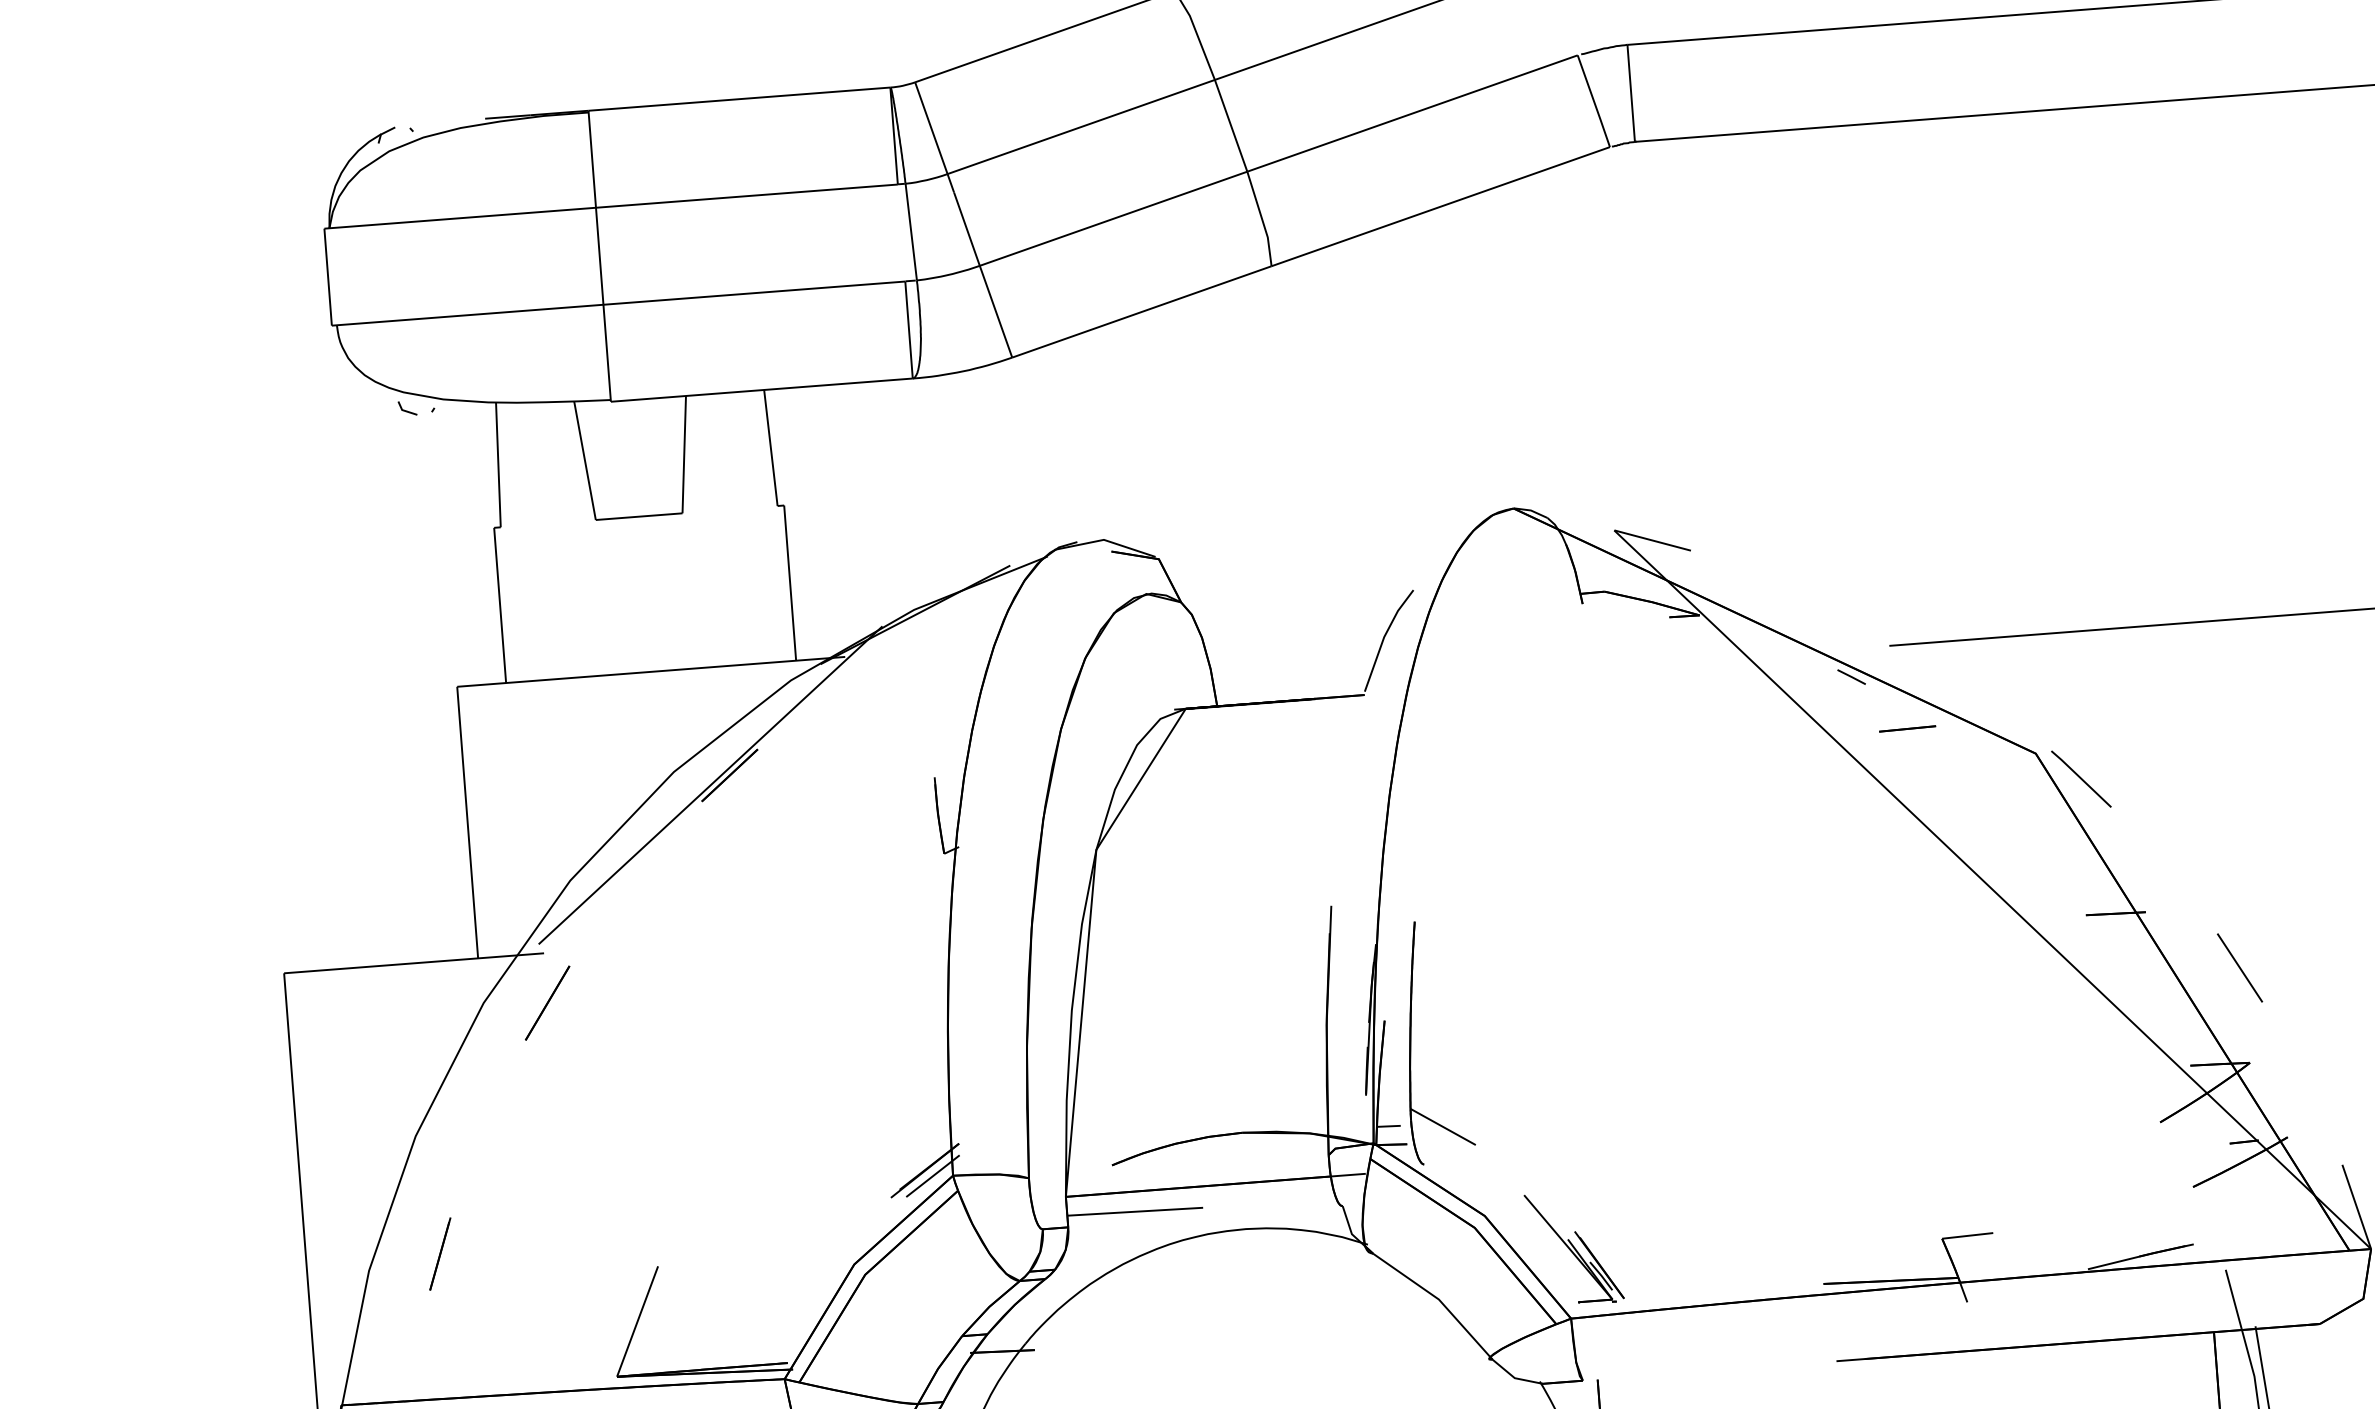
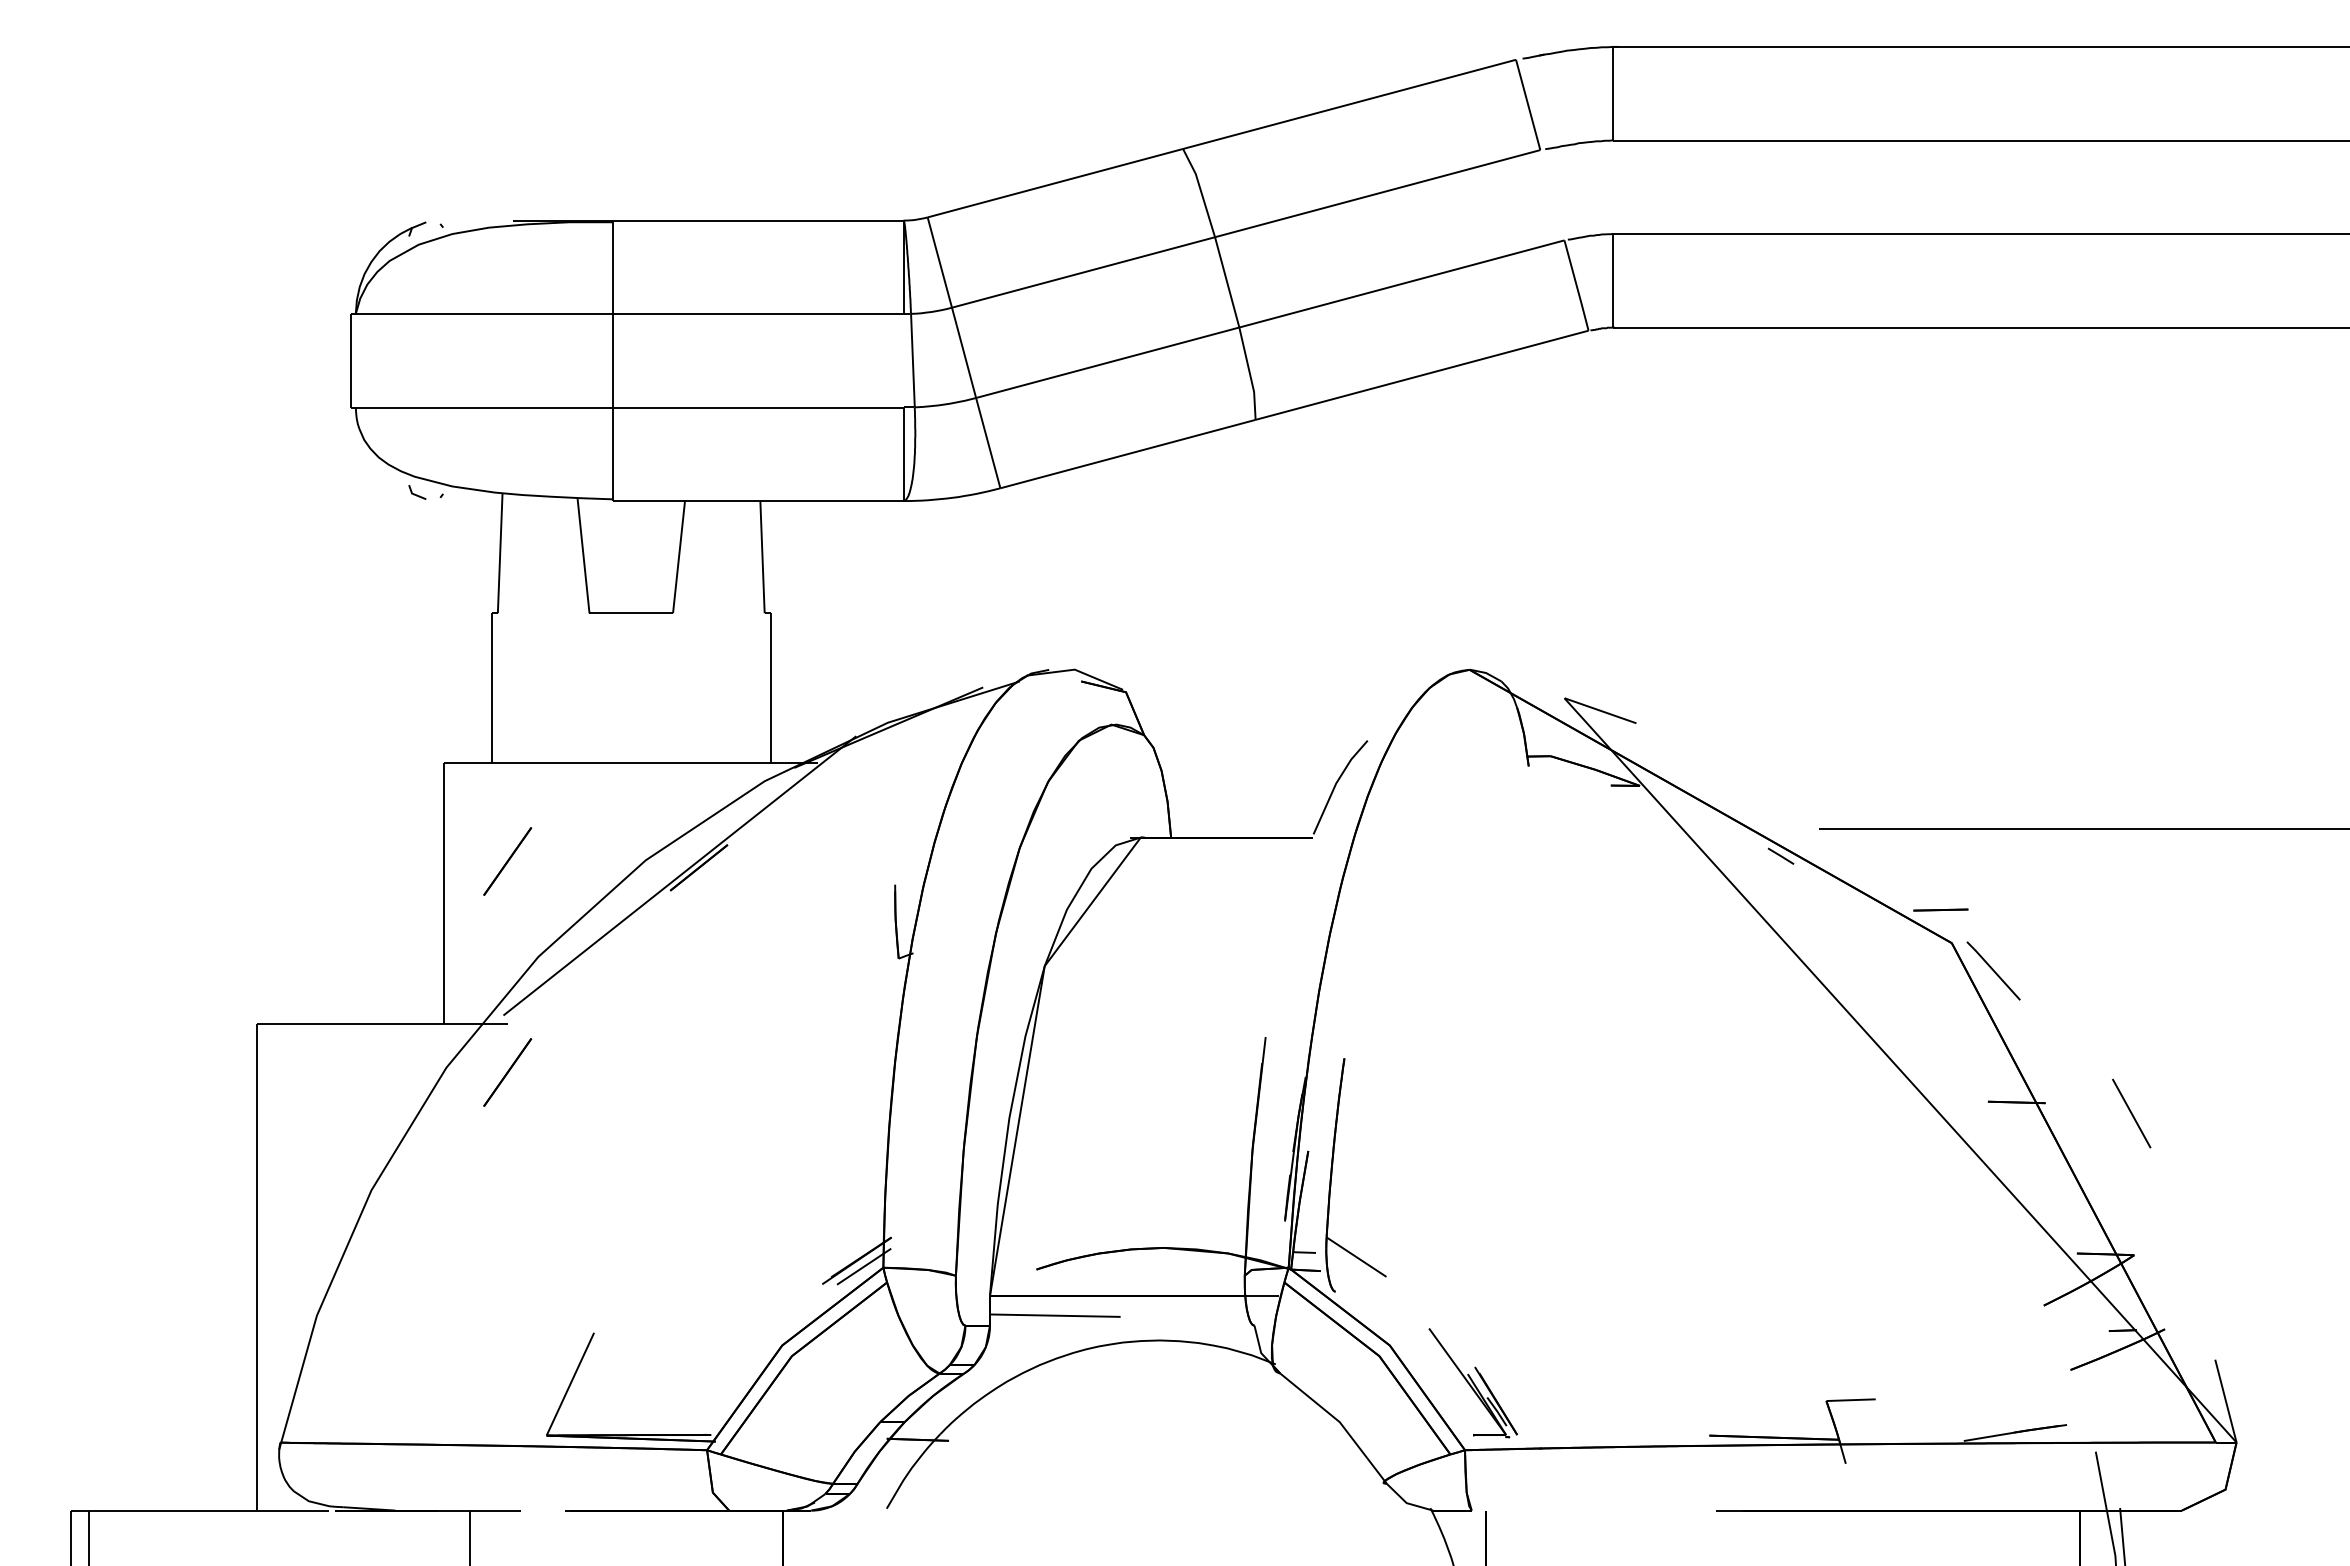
line: (1907, 728) -> (1940, 909), moved
line: (530, 784) -> (507, 861), added
line: (2239, 967) -> (2131, 1113), moved
line: (440, 1253) -> (386, 1304), removed

